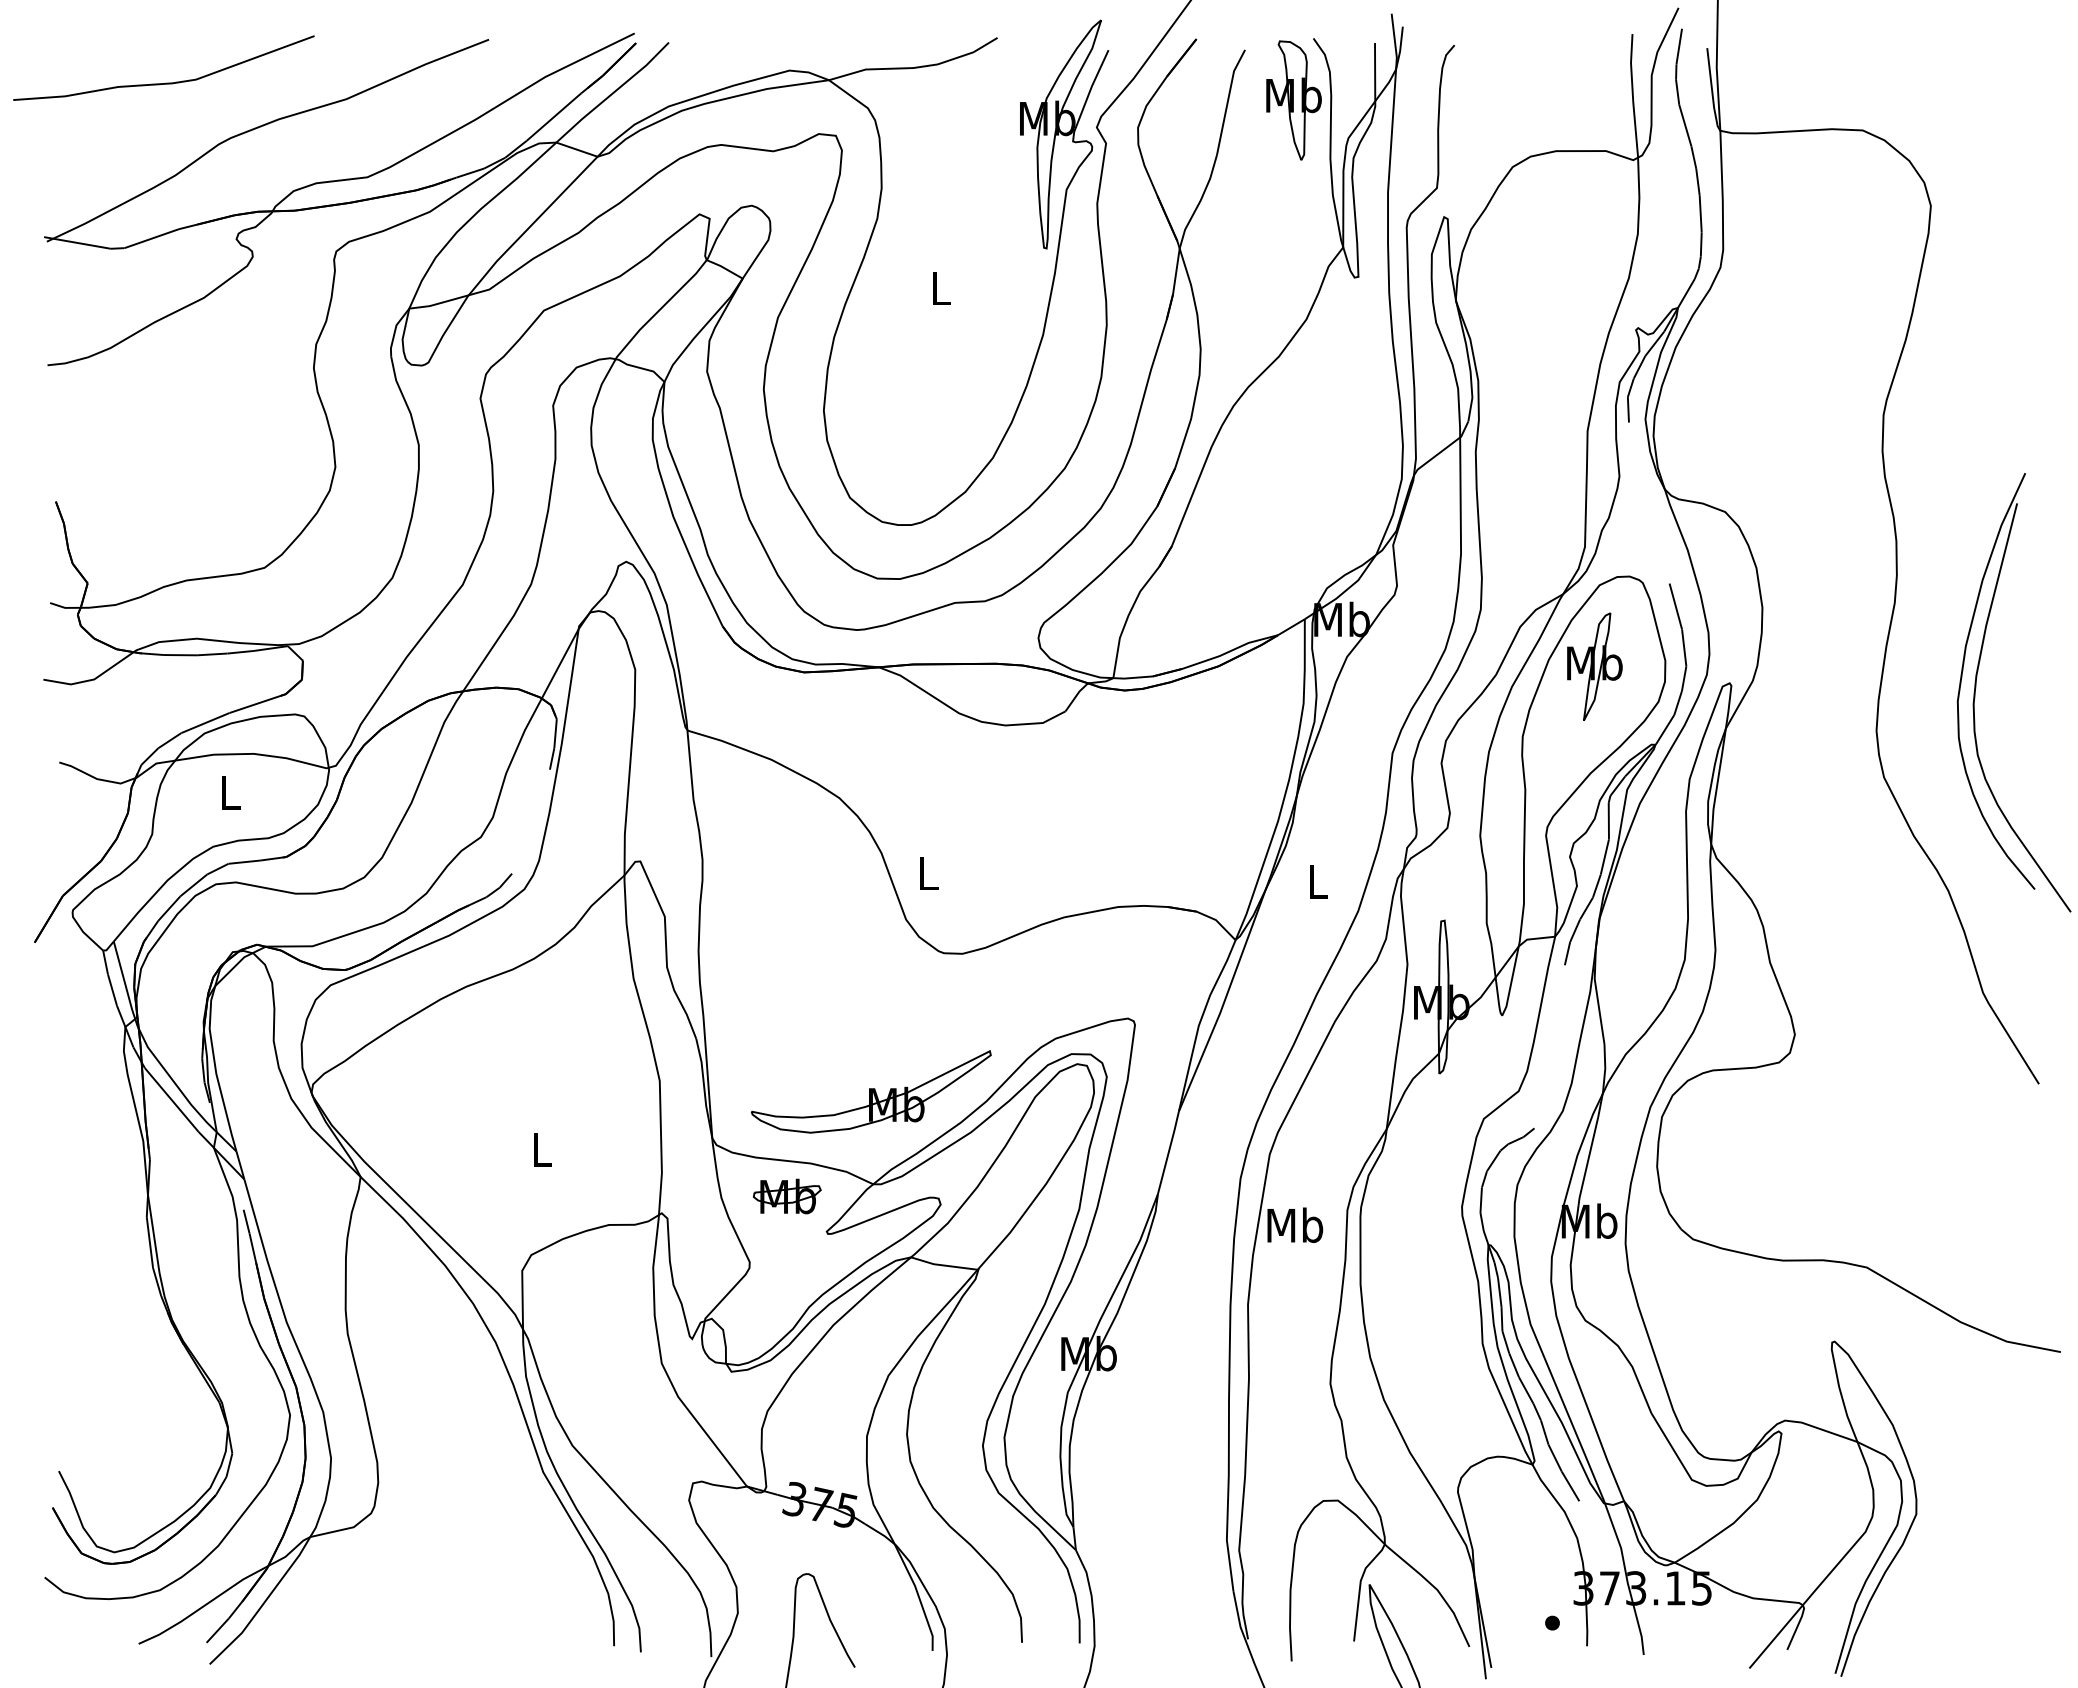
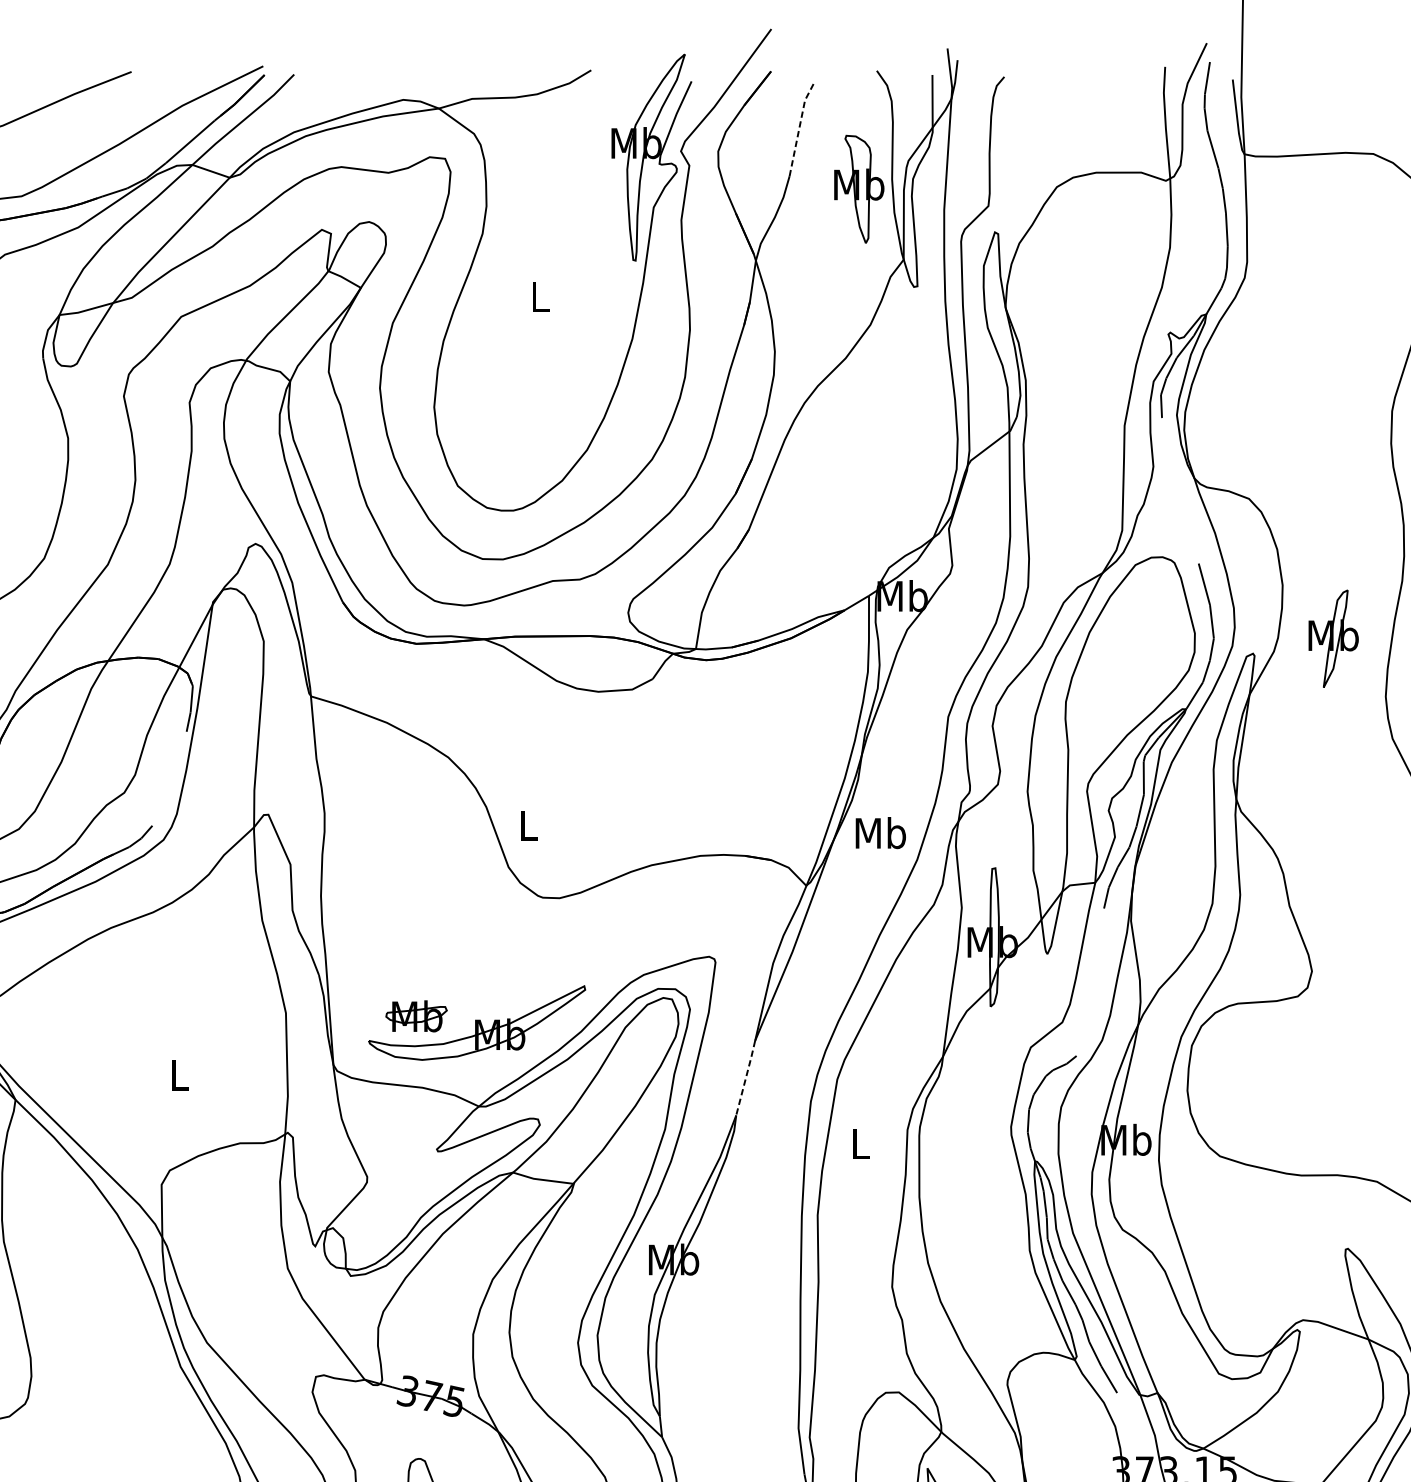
line: (1228, 100) -> (800, 126), solid -> dashed
part: (1293, 100) -> (858, 189), moved
part: (1594, 666) -> (1333, 638), moved
text: (1317, 881) -> (880, 832), L -> Mb
line: (1168, 1152) -> (745, 1077), solid -> dashed
part: (787, 1196) -> (416, 1016), moved
text: (1295, 1224) -> (860, 1142), Mb -> L

